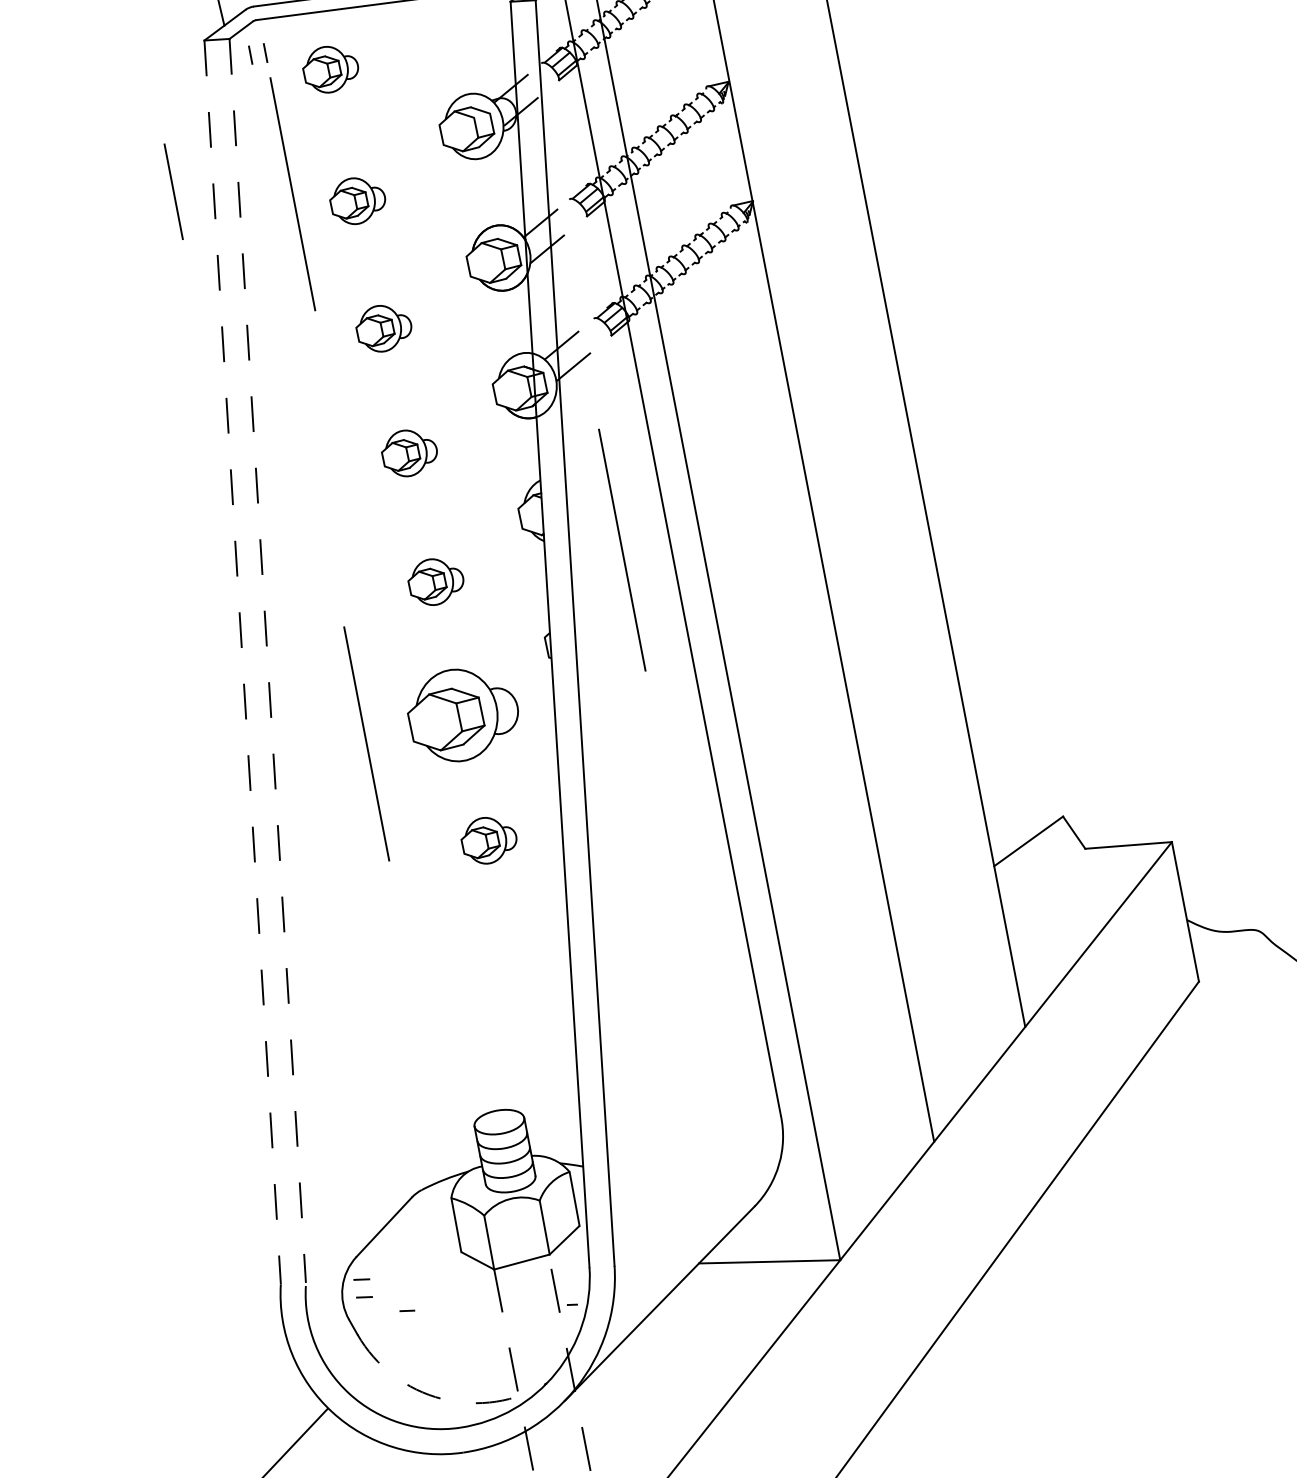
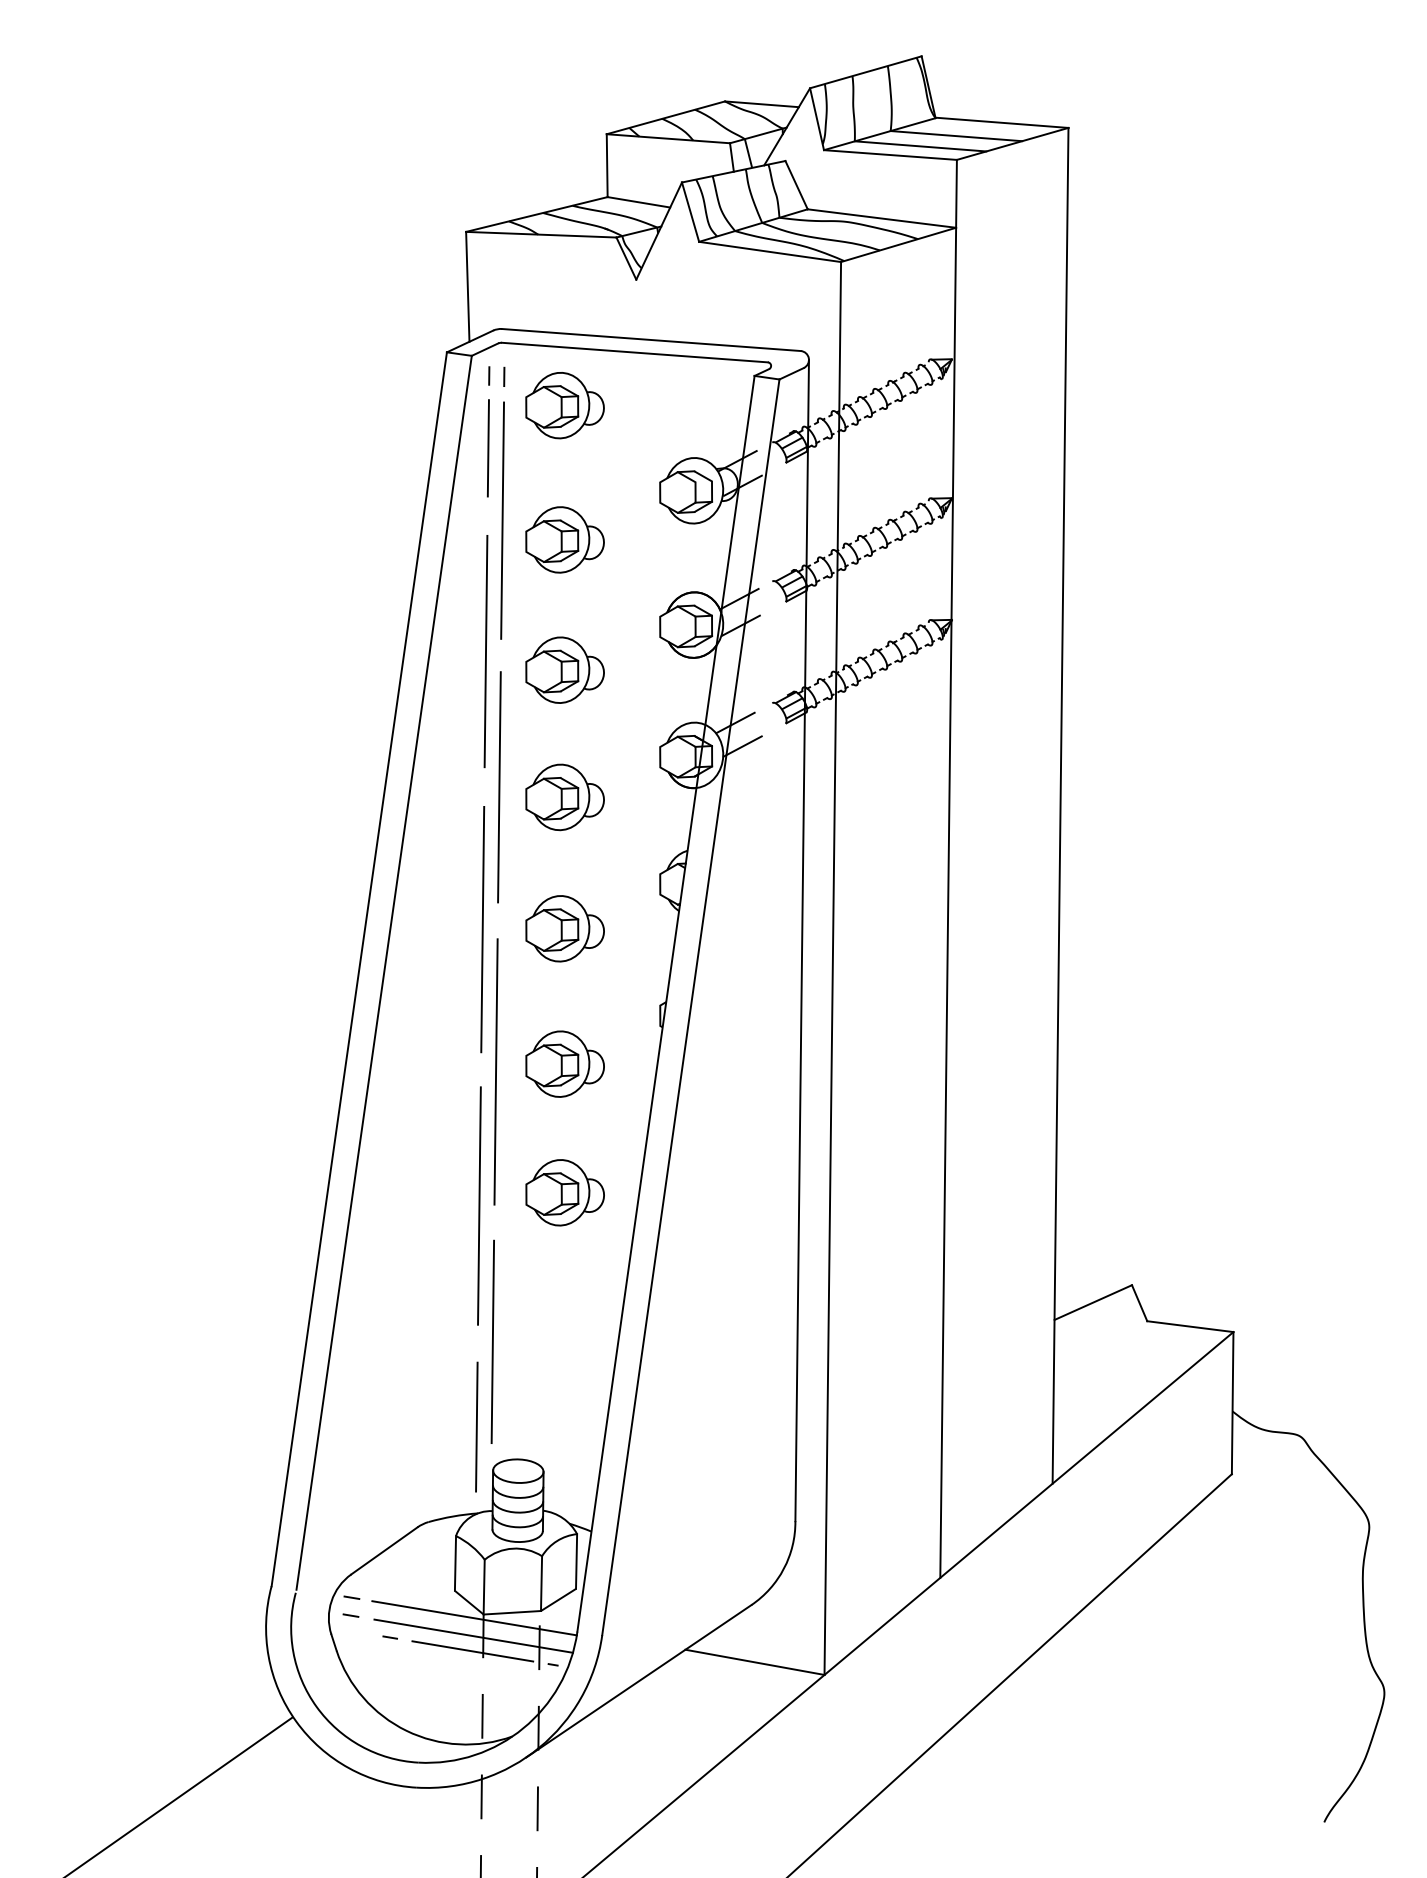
part: (330, 68) -> (564, 405), size x1.43
line: (172, 192) -> (487, 448), moved
part: (357, 200) -> (564, 539), size x1.43
line: (302, 325) -> (485, 651), added
part: (383, 327) -> (564, 669), size x1.43
part: (409, 452) -> (564, 797), size x1.43
line: (343, 456) -> (499, 787), added
line: (622, 550) -> (482, 929), moved
part: (435, 581) -> (564, 928), size x1.43
line: (268, 661) -> (384, 973), dashed -> solid
line: (242, 662) -> (359, 969), dashed -> solid
part: (462, 713) -> (564, 1063), size x0.71
line: (396, 735) -> (495, 1071), added
line: (366, 743) -> (479, 1205), moved
part: (488, 839) -> (564, 1192), size x1.43
line: (447, 1000) -> (492, 1341), added
line: (449, 1086) -> (476, 1426), added
line: (486, 1275) -> (474, 1618), added
line: (488, 1292) -> (473, 1635), added
line: (490, 1308) -> (472, 1651), added
arc: (441, 1398) -> (406, 1730), dashed -> solid

